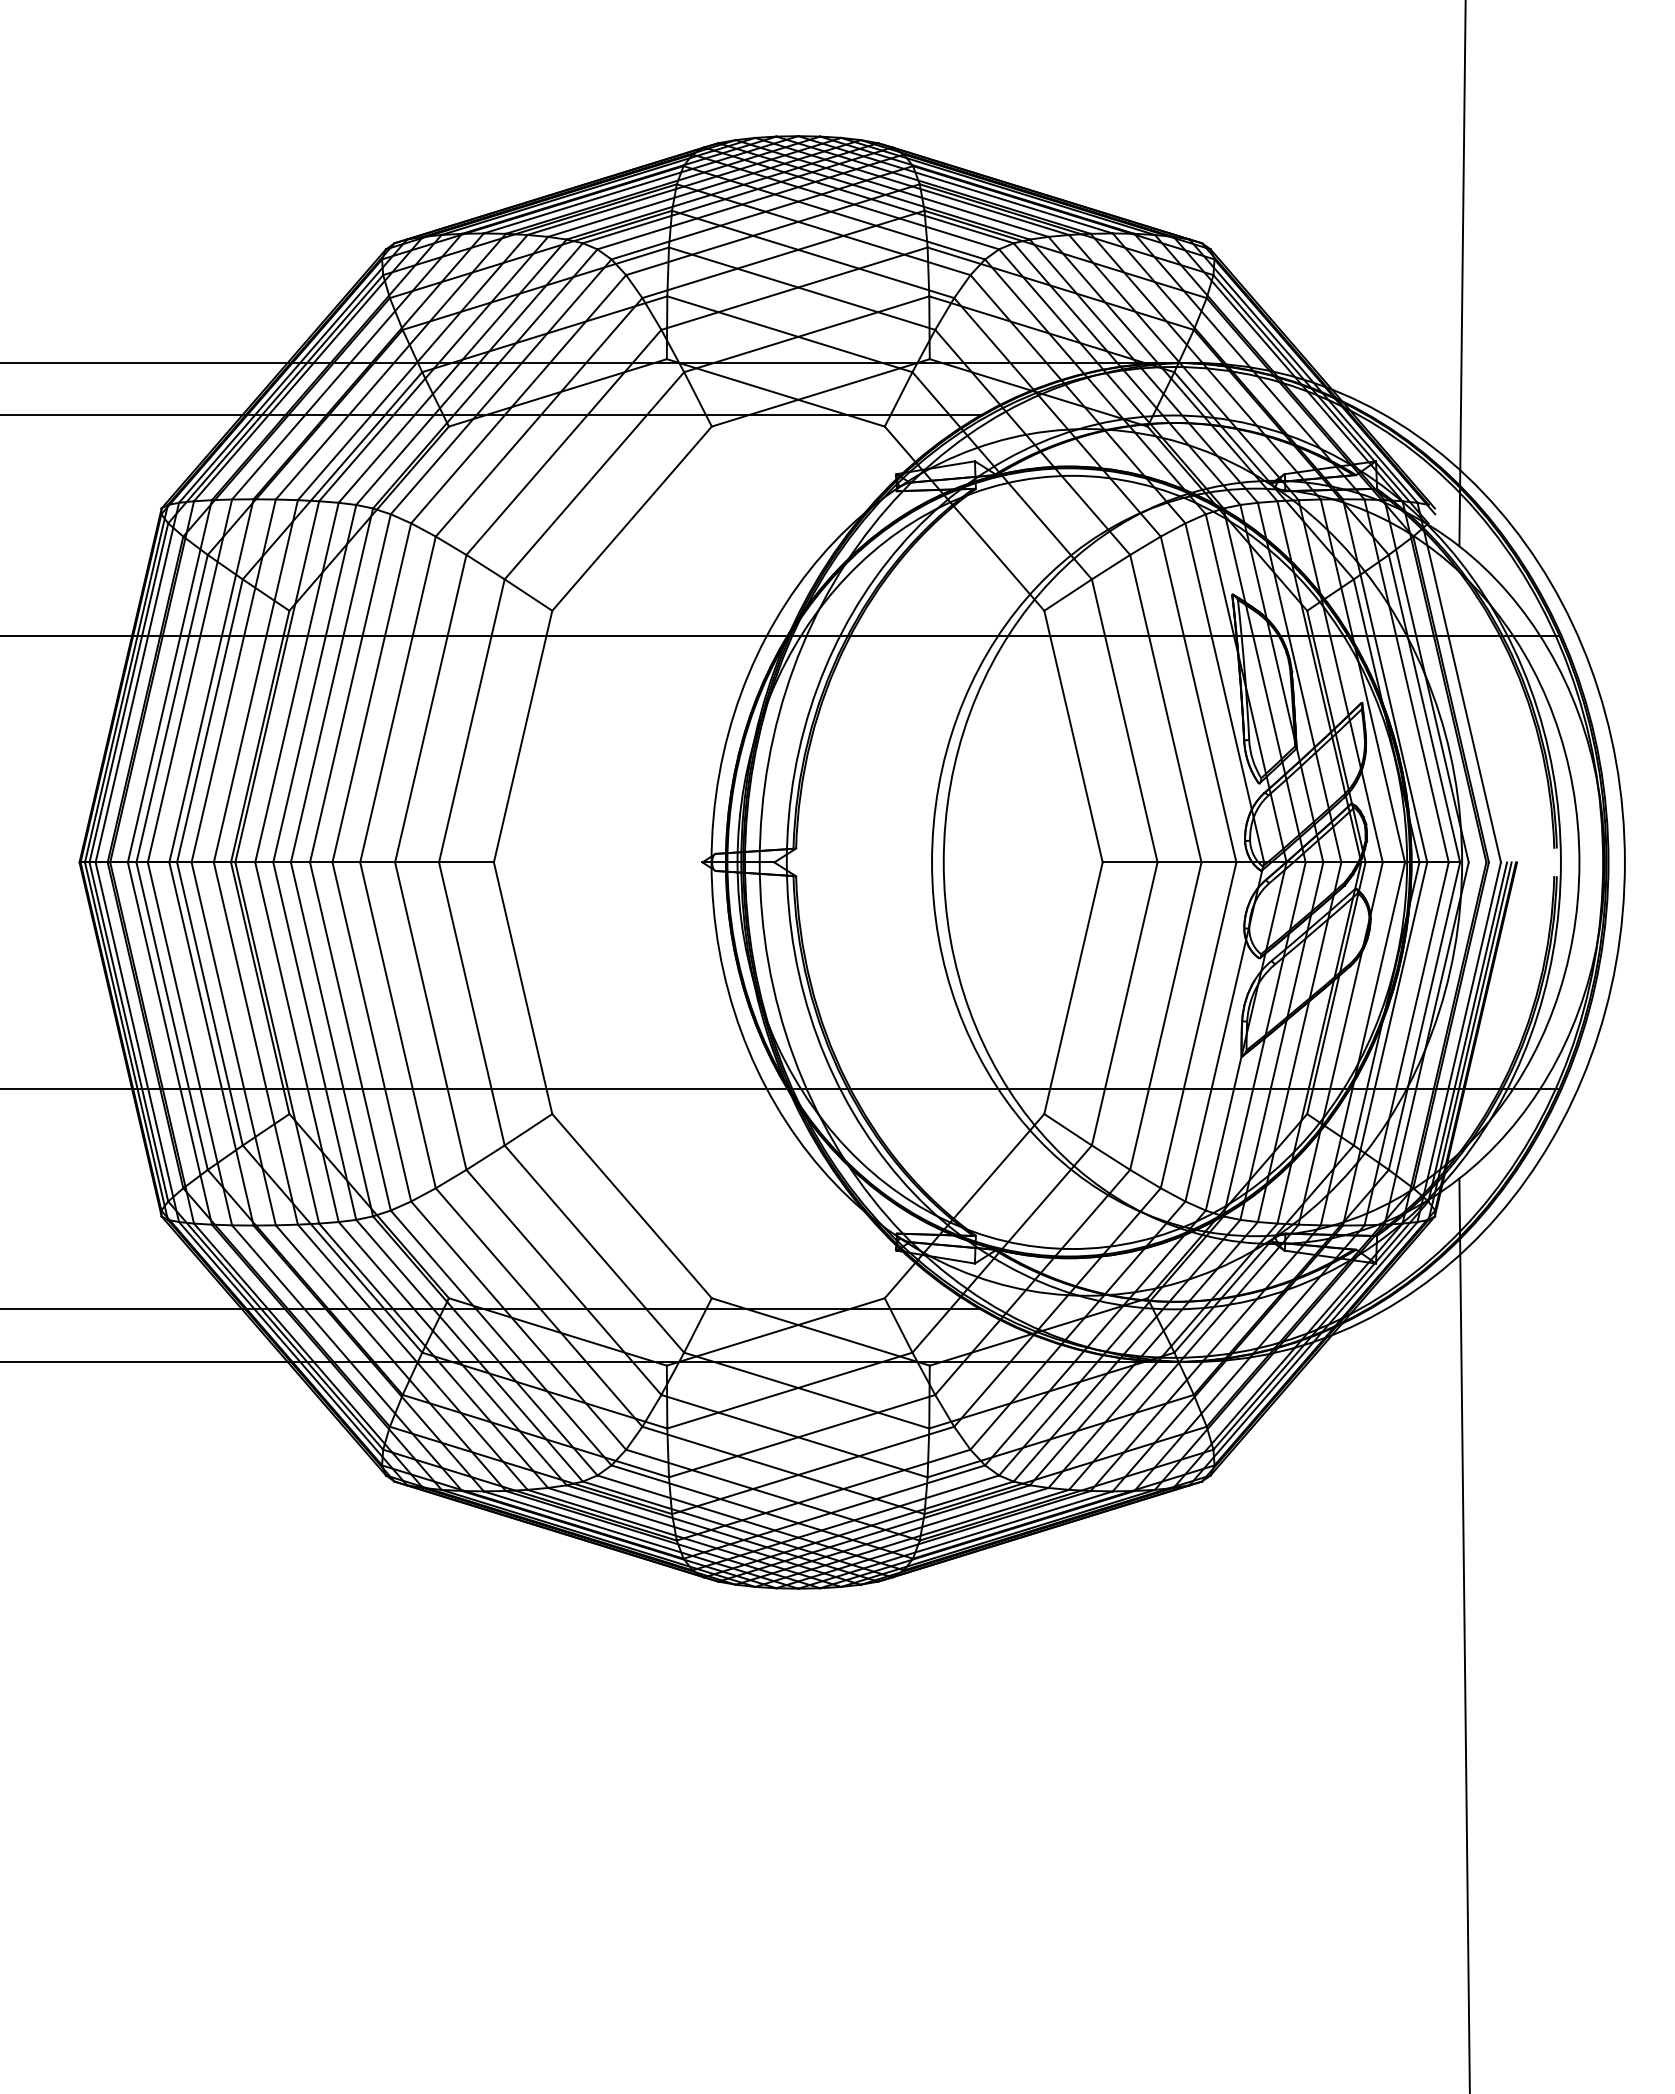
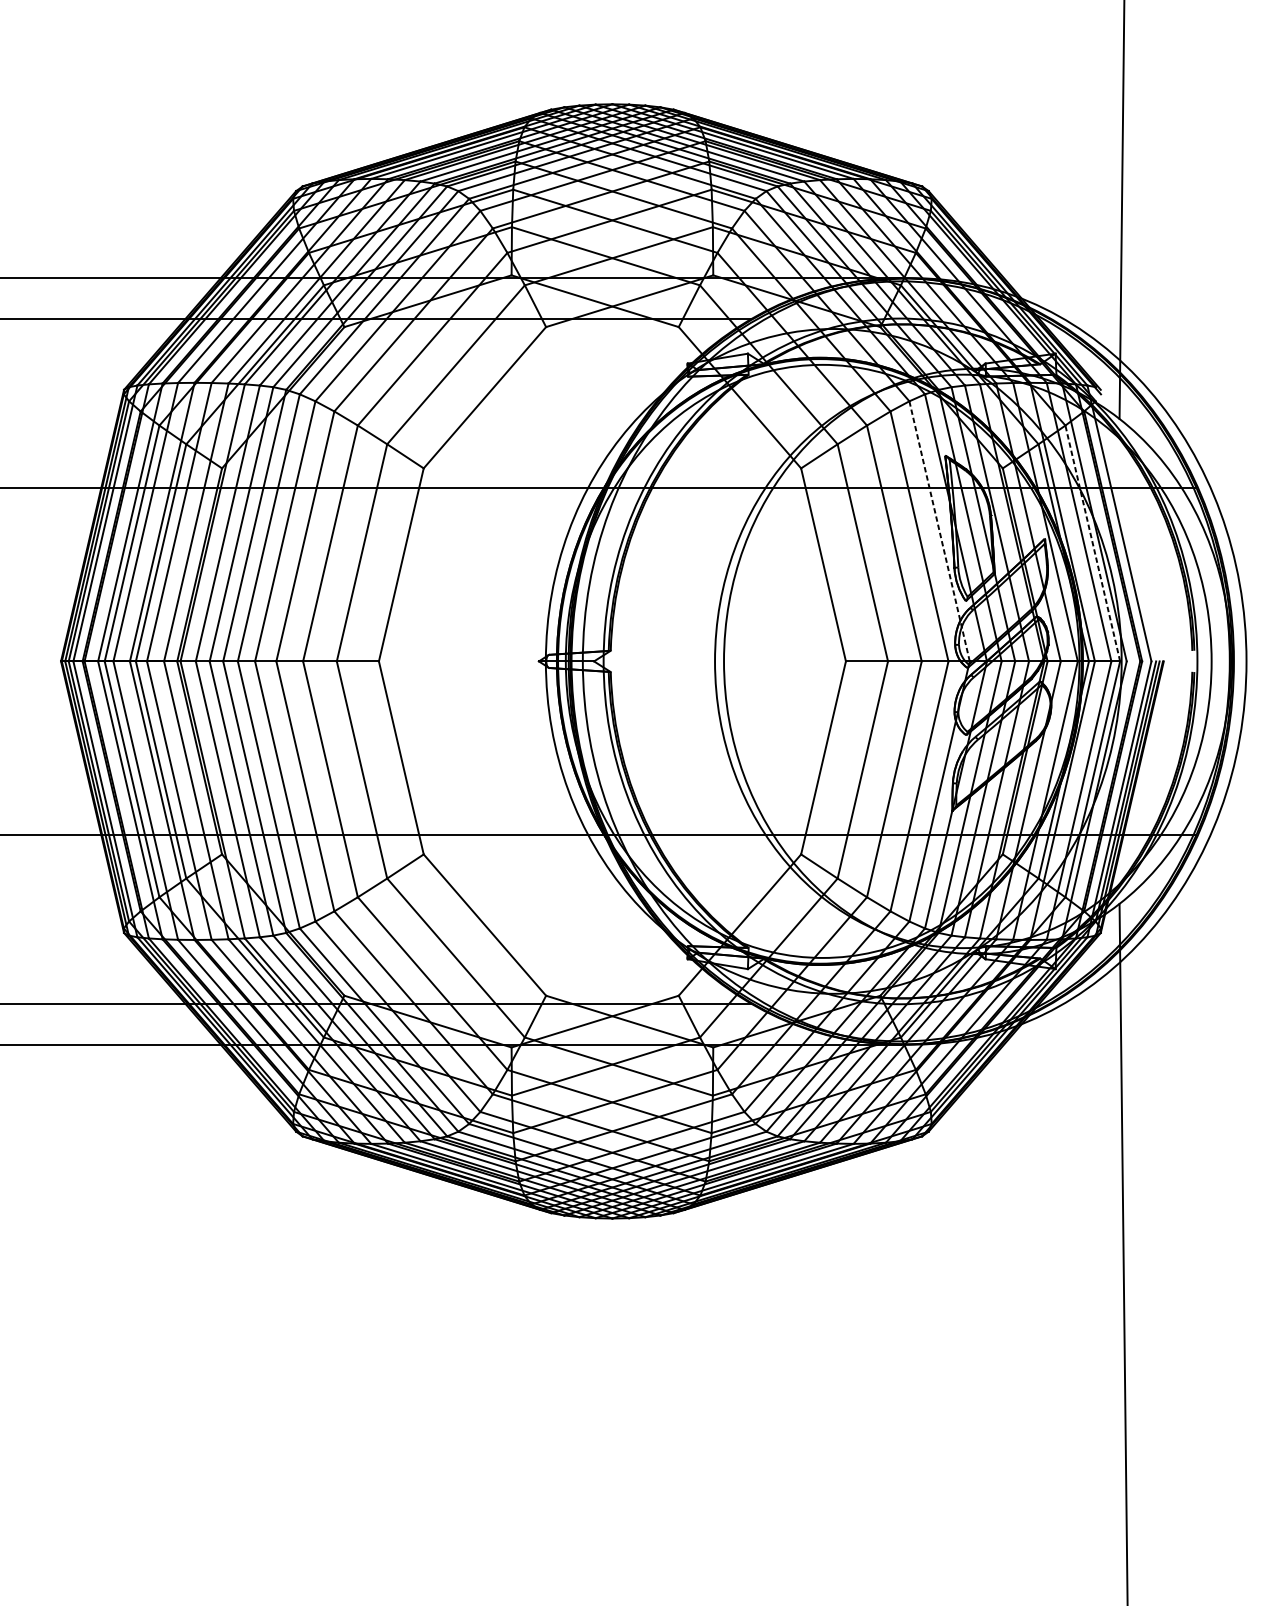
line: (1224, 692) -> (939, 531), solid -> dashed
line: (1424, 708) -> (1092, 543), solid -> dashed

